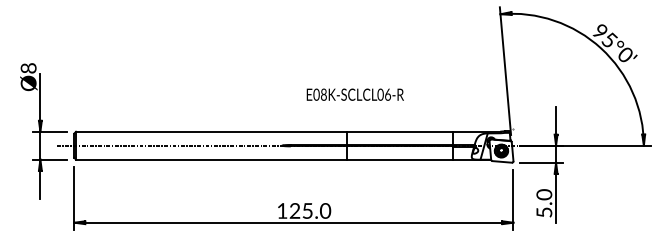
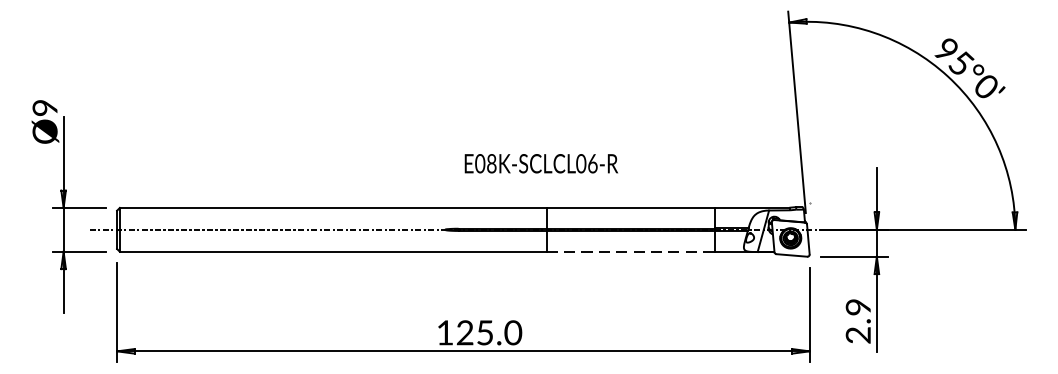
text: (29, 68) -> (46, 108), Ø8 -> Ø9
text: (354, 94) -> (540, 163), moved
line: (400, 159) -> (631, 251), solid -> dashed
text: (544, 203) -> (858, 321), 5.0 -> 2.9

